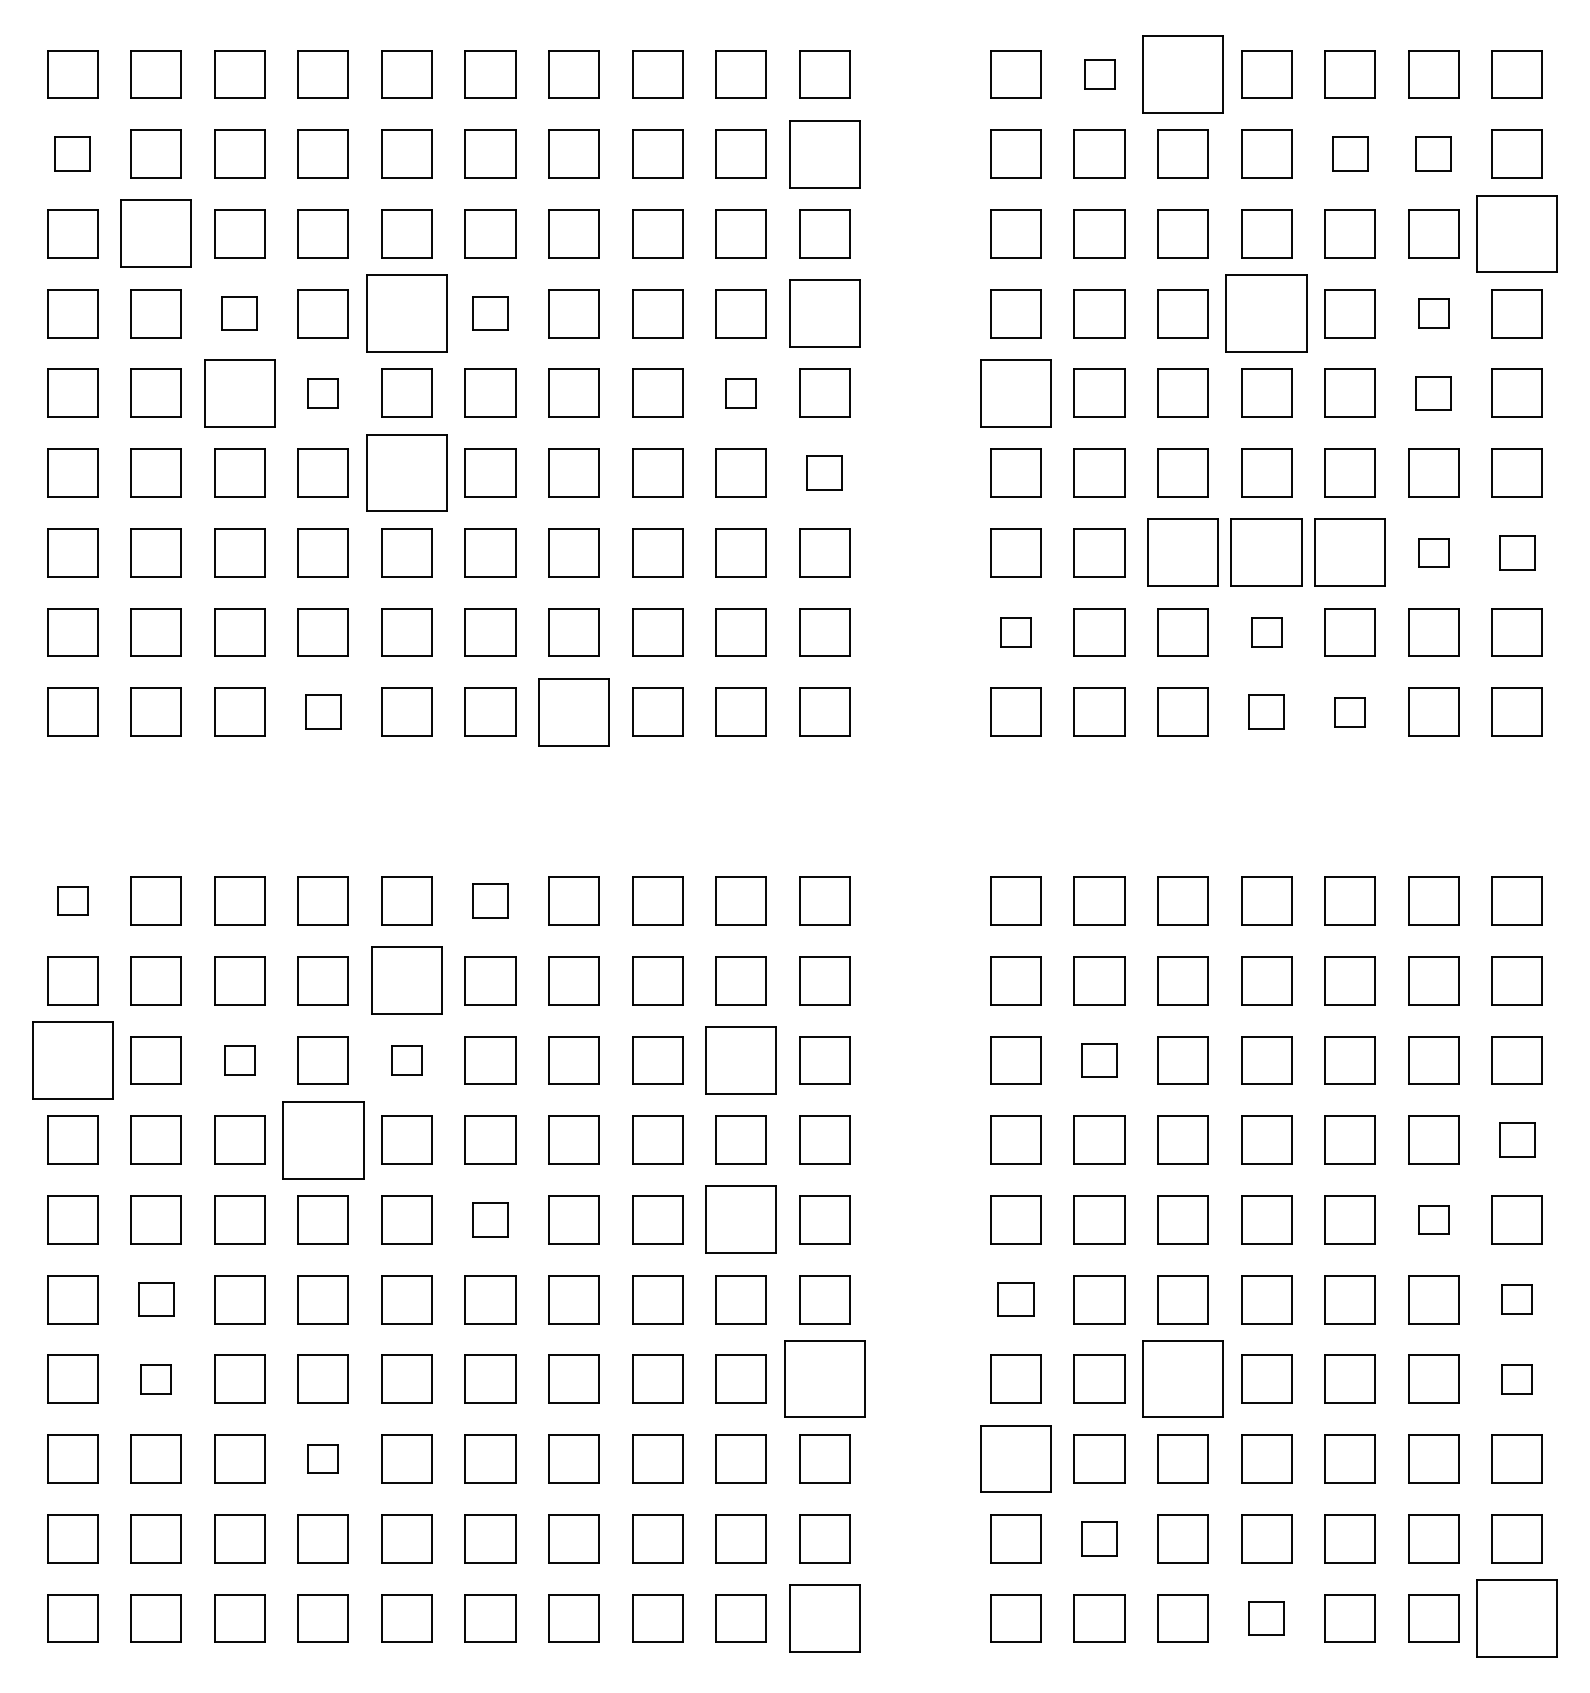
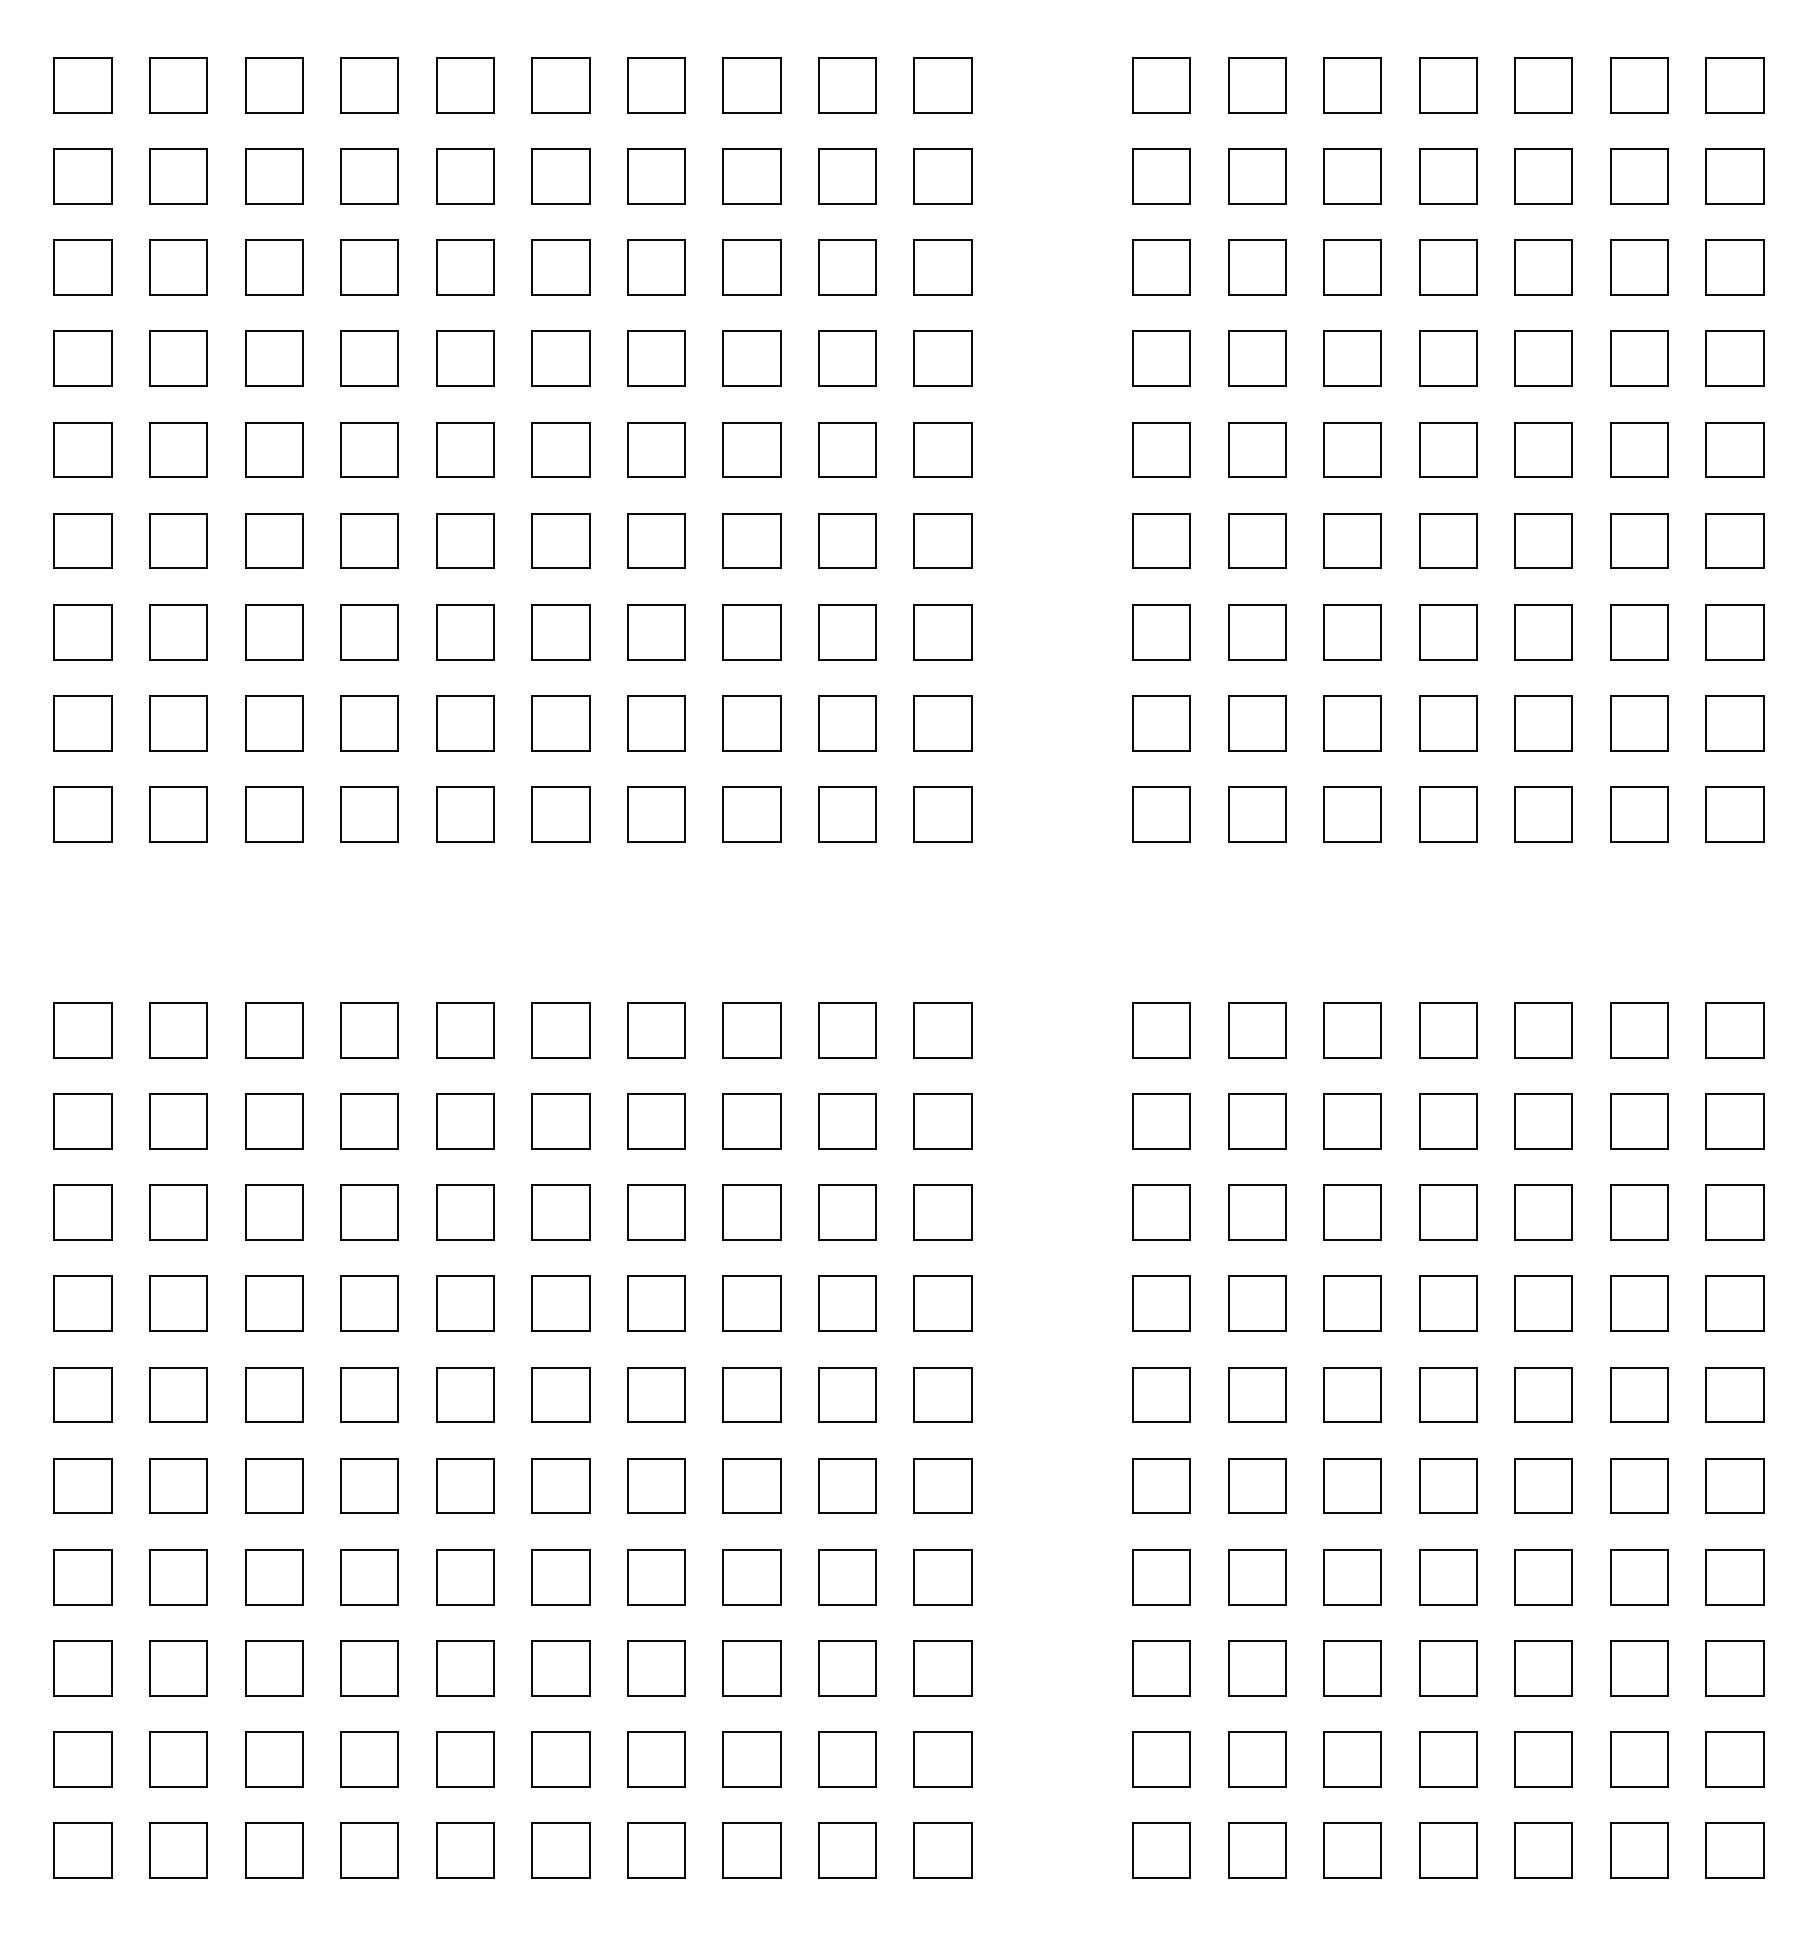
part: (1099, 74) -> (1257, 85), size x1.67
part: (1182, 74) -> (1352, 85), size x0.62
part: (72, 154) -> (82, 176), size x1.43
part: (824, 154) -> (942, 176), size x0.71
part: (1349, 154) -> (1543, 176), size x1.43
part: (1433, 154) -> (1639, 176), size x1.43
part: (156, 233) -> (178, 267), size x0.71
part: (1517, 233) -> (1734, 267), size x0.62
part: (240, 313) -> (274, 358), size x1.43
part: (407, 313) -> (465, 358), size x0.62
part: (490, 313) -> (560, 358), size x1.43
part: (824, 313) -> (942, 358), size x0.71
part: (1266, 313) -> (1448, 358), size x0.62
part: (1433, 313) -> (1639, 358), size x1.67
part: (240, 392) -> (274, 449), size x0.71
part: (323, 392) -> (369, 449), size x1.67
part: (741, 392) -> (847, 449), size x1.67
part: (1015, 392) -> (1161, 449), size x0.71
part: (1433, 392) -> (1639, 449), size x1.43
part: (407, 472) -> (465, 540), size x0.62
part: (824, 472) -> (942, 540), size x1.43
part: (1182, 553) -> (1352, 632), size x0.71
part: (1266, 553) -> (1448, 632), size x0.71
part: (1349, 553) -> (1543, 632), size x0.71
part: (1433, 553) -> (1639, 632), size x1.67
part: (1517, 553) -> (1734, 632), size x1.43
part: (1015, 632) -> (1161, 723), size x1.67
part: (1266, 632) -> (1448, 723), size x1.67
part: (323, 712) -> (369, 814), size x1.43
part: (574, 712) -> (656, 814), size x0.71
part: (1266, 712) -> (1448, 814), size x1.43
part: (1349, 712) -> (1543, 814), size x1.67
part: (72, 901) -> (82, 1030), size x1.67
part: (490, 901) -> (560, 1030), size x1.43
part: (407, 980) -> (465, 1121), size x0.71
part: (72, 1060) -> (82, 1212), size x0.62
part: (240, 1060) -> (274, 1212), size x1.67
part: (407, 1060) -> (465, 1212), size x1.67
part: (741, 1060) -> (847, 1212), size x0.71
part: (1099, 1060) -> (1257, 1212), size x1.43
part: (323, 1139) -> (369, 1303), size x0.62
part: (1517, 1139) -> (1734, 1303), size x1.43
part: (490, 1219) -> (560, 1394), size x1.43
part: (741, 1219) -> (847, 1394), size x0.71
part: (1433, 1219) -> (1639, 1394), size x1.67
part: (156, 1299) -> (178, 1485), size x1.43
part: (1015, 1299) -> (1161, 1485), size x1.43
part: (1517, 1299) -> (1734, 1485), size x1.67
part: (156, 1379) -> (178, 1577), size x1.67
part: (824, 1379) -> (942, 1577), size x0.62
part: (1182, 1379) -> (1352, 1577), size x0.62
part: (1517, 1379) -> (1734, 1577), size x1.67
part: (323, 1459) -> (369, 1668), size x1.67
part: (1015, 1459) -> (1161, 1668), size x0.71
part: (1099, 1538) -> (1257, 1759), size x1.43
part: (824, 1618) -> (942, 1850), size x0.71
part: (1266, 1618) -> (1448, 1850), size x1.43
part: (1517, 1618) -> (1734, 1850), size x0.62

